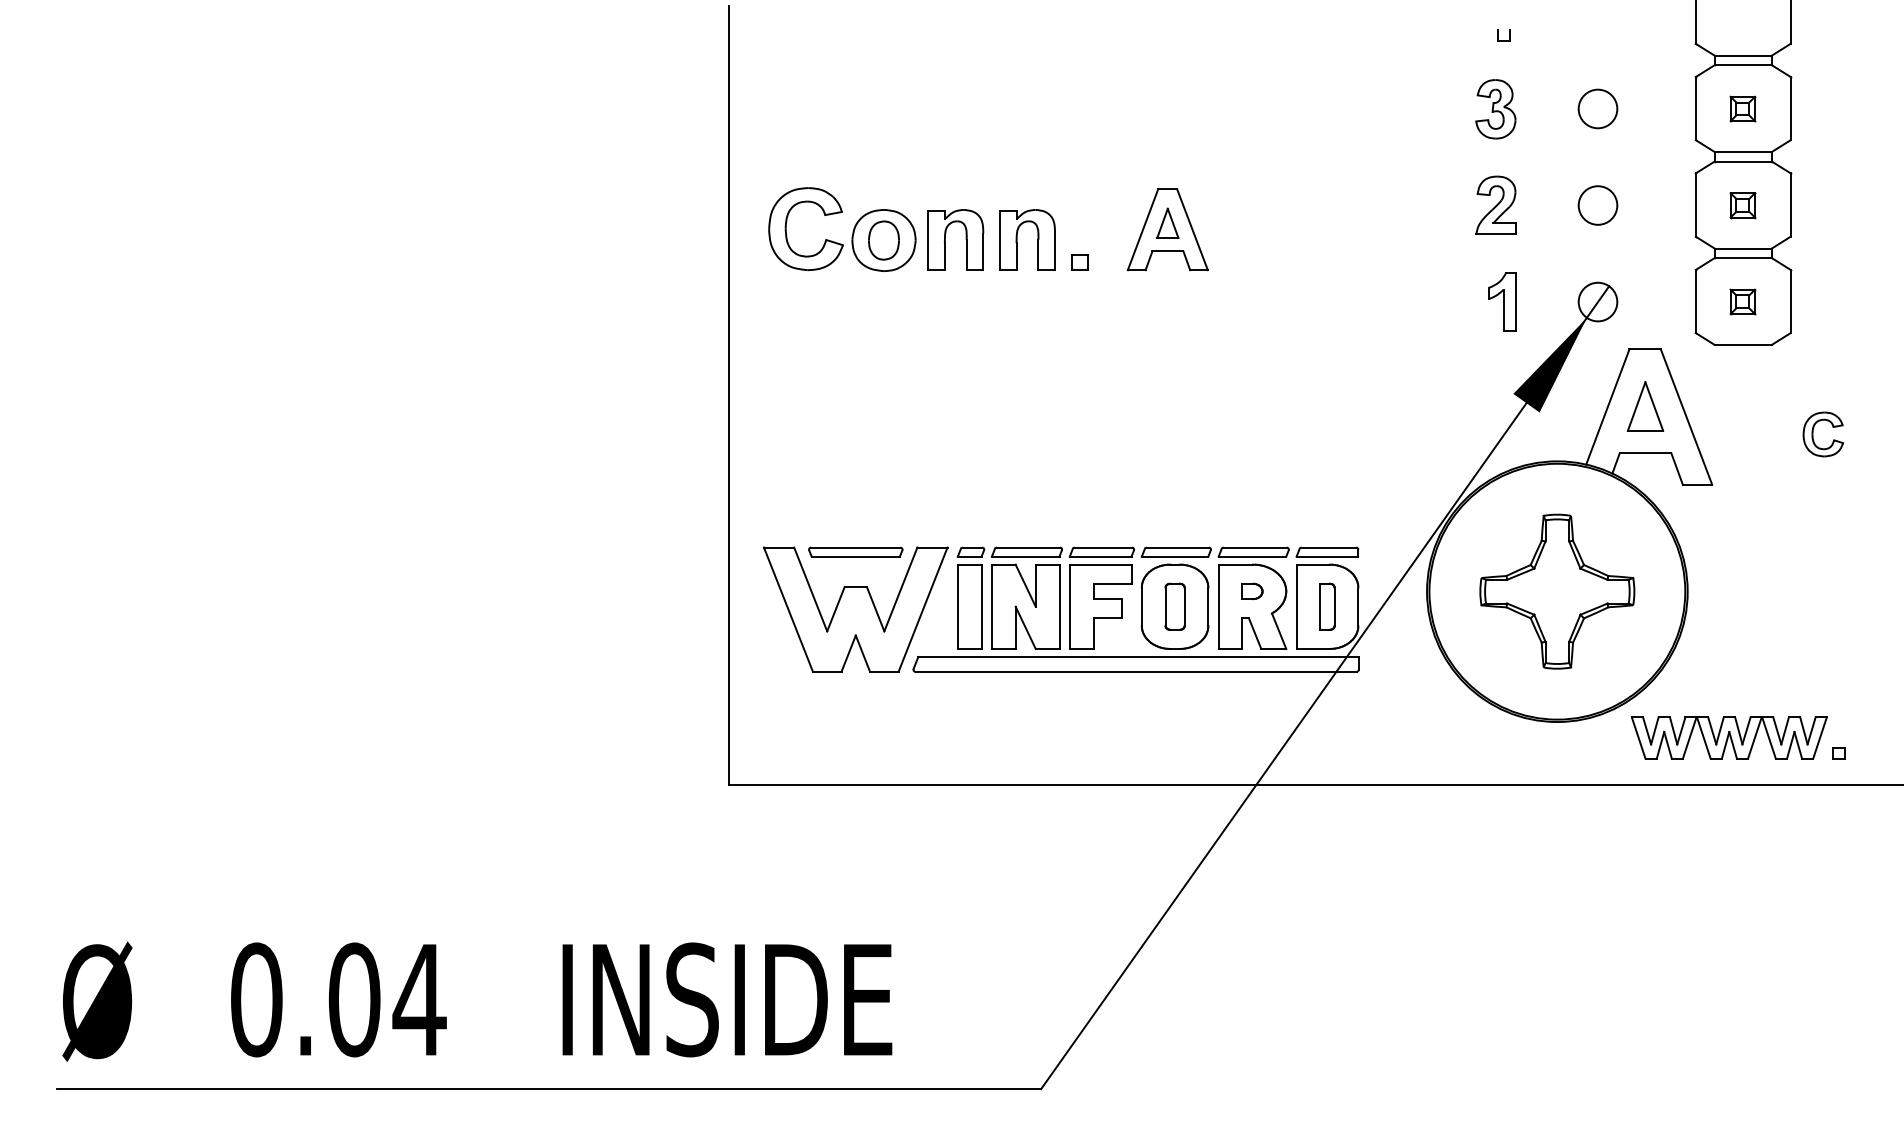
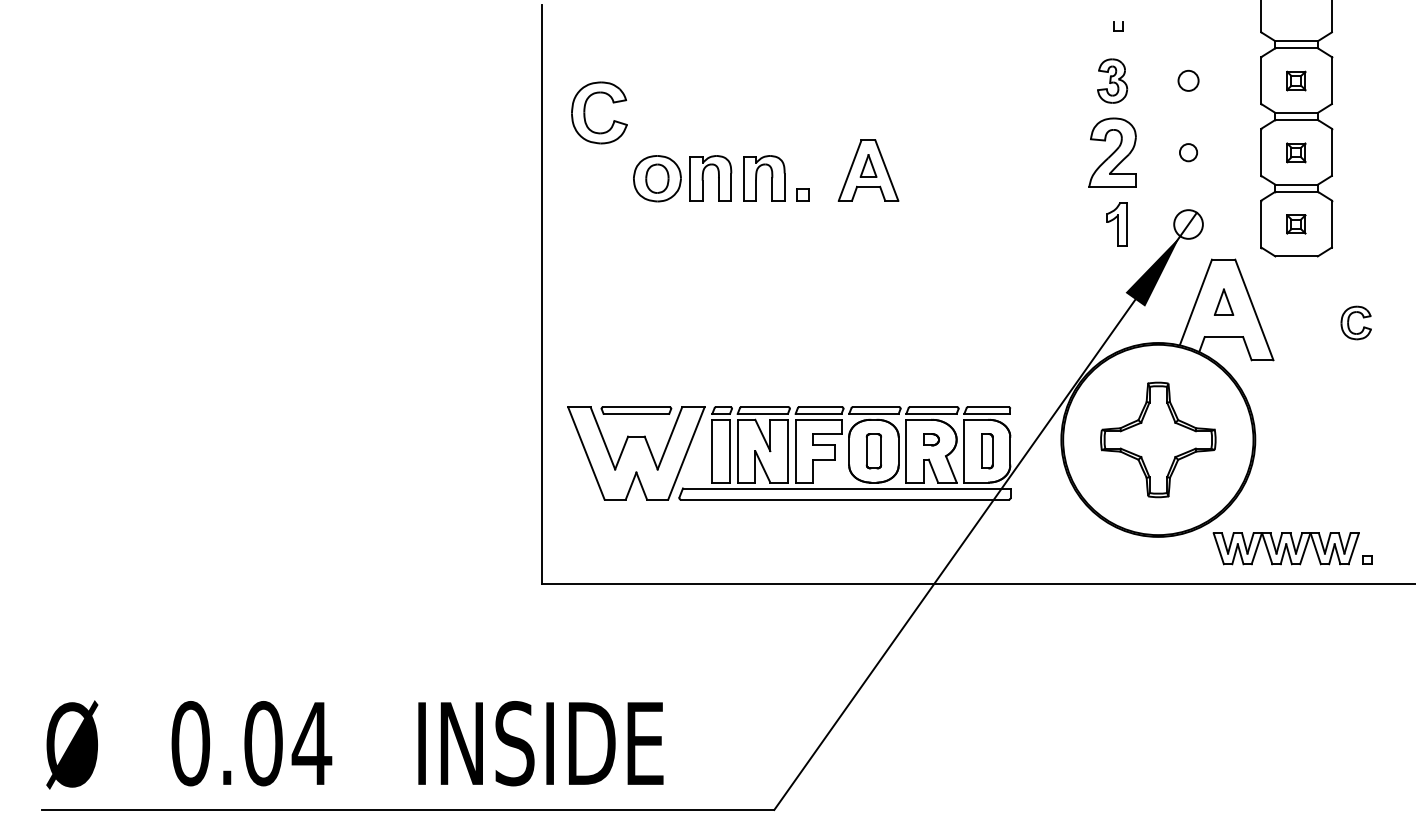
circle: (1597, 108) -> (1188, 80), size x0.7
part: (1495, 204) -> (1112, 151), size x1.6
circle: (1597, 205) -> (1188, 152), size x0.6
part: (787, 235) -> (585, 117), moved
part: (1645, 406) -> (1223, 302), size x0.7

